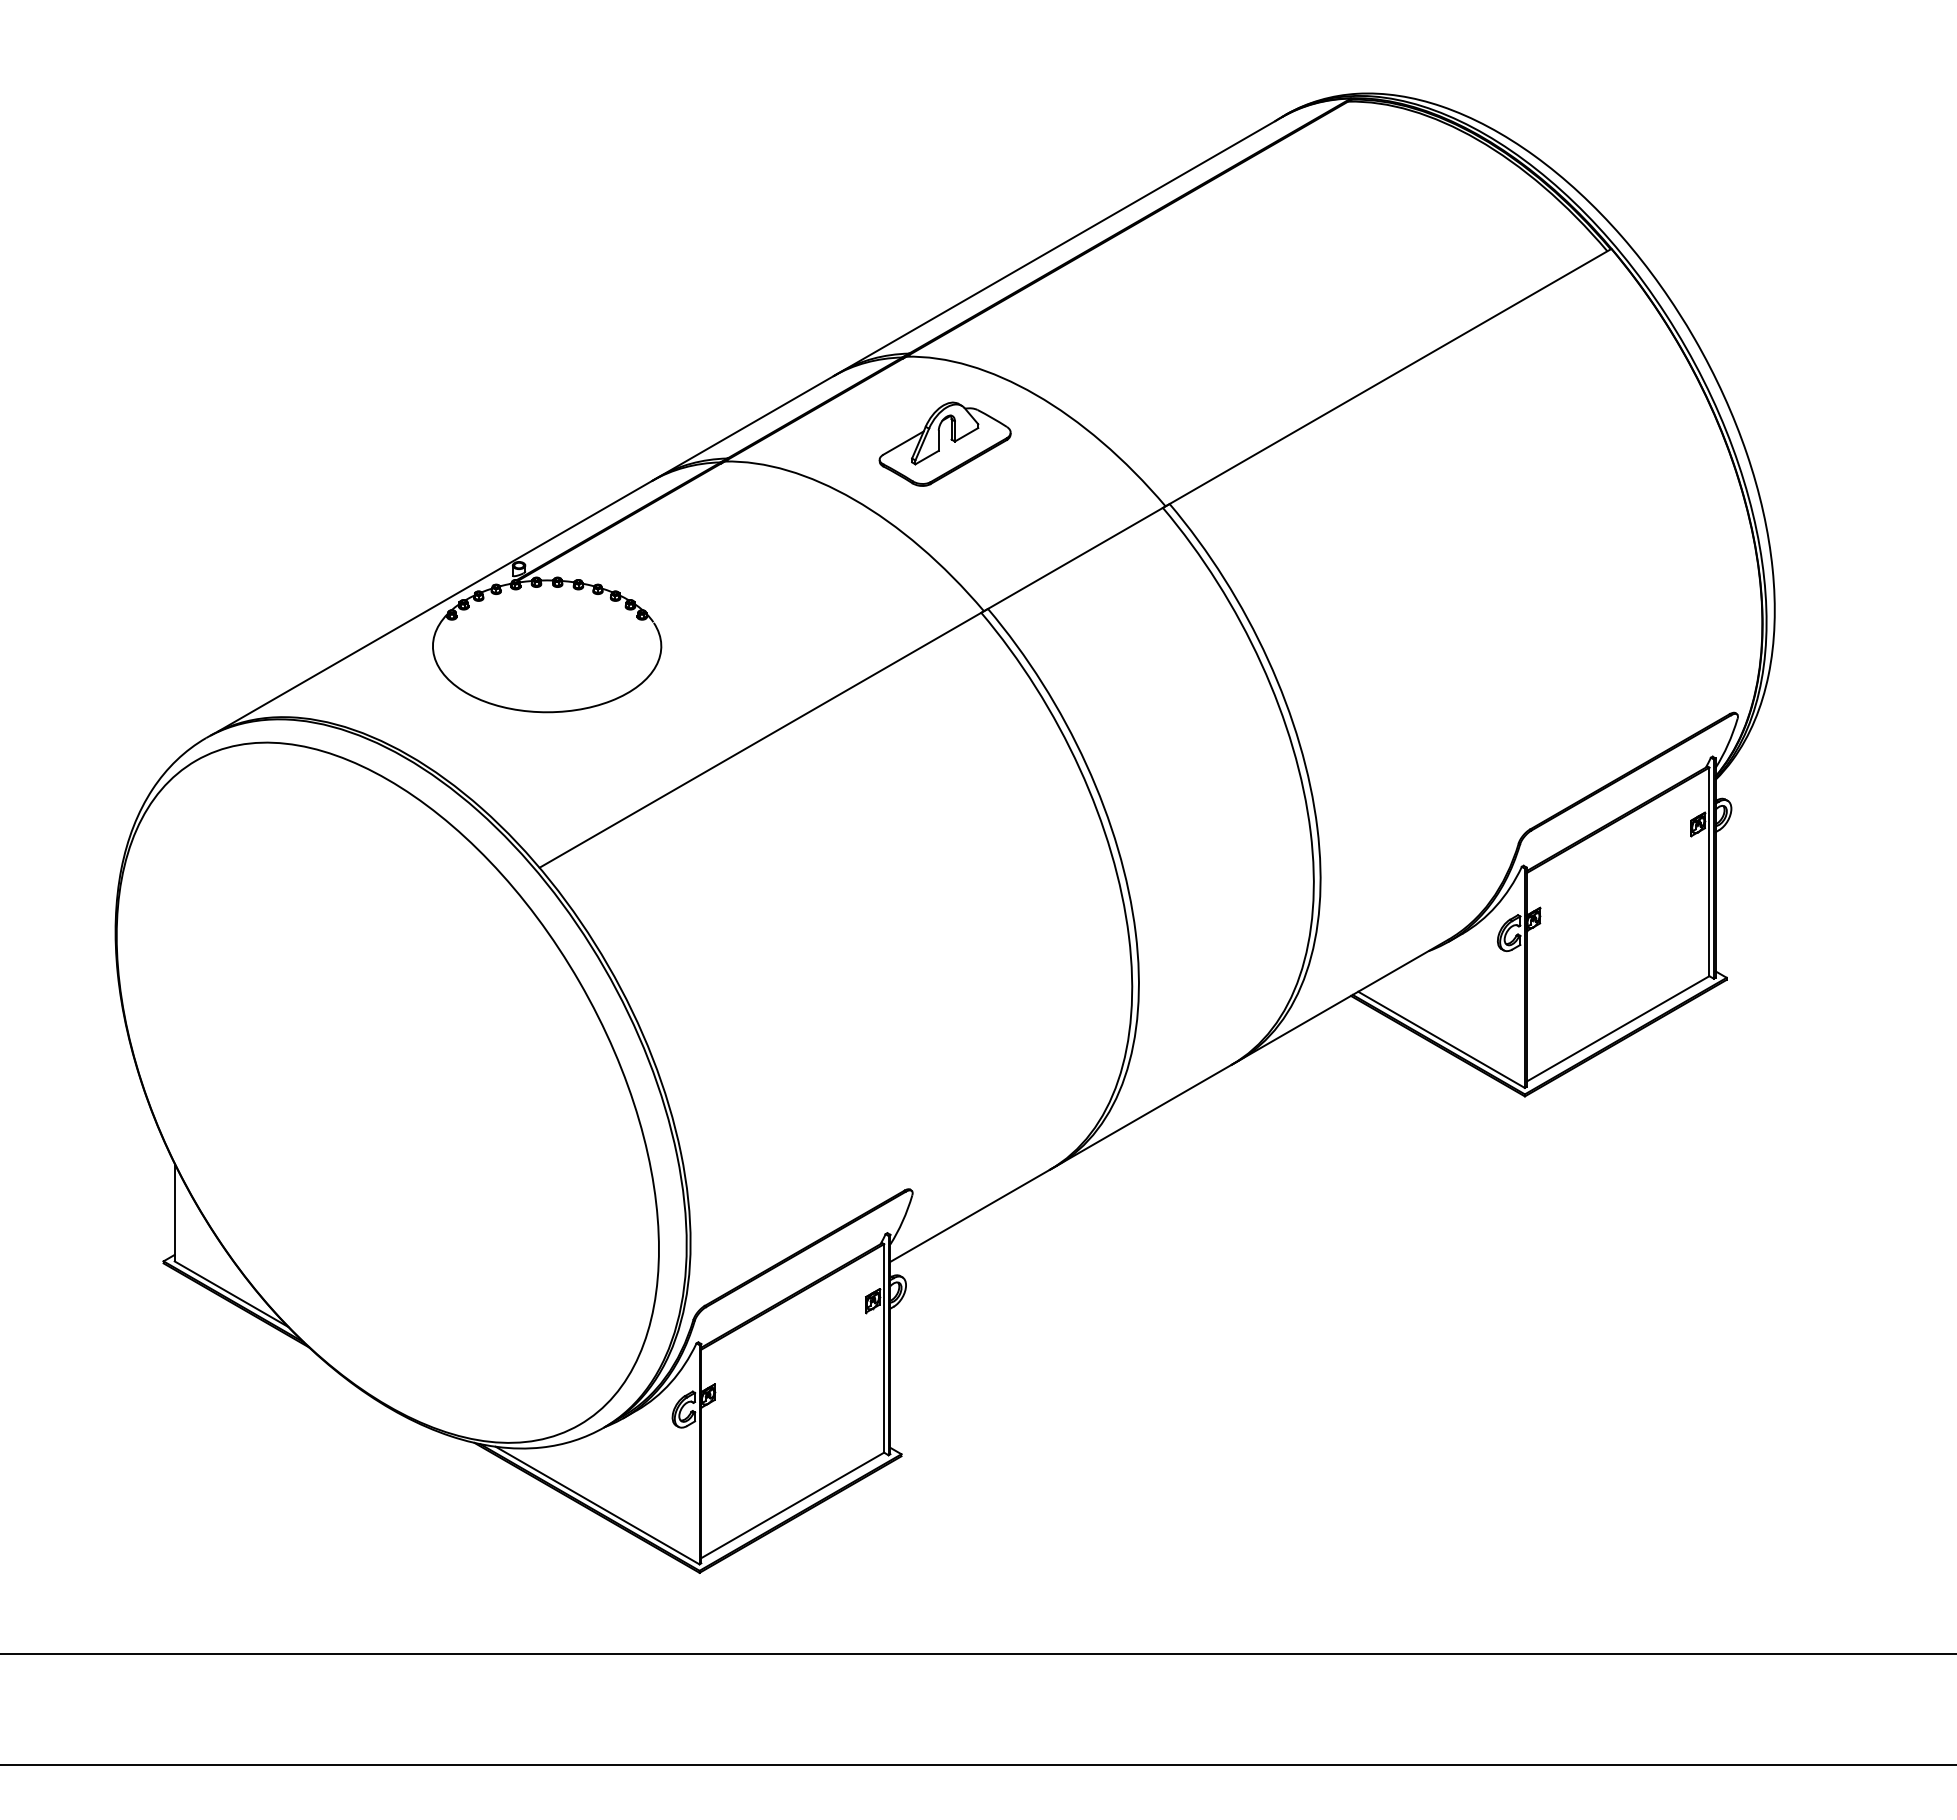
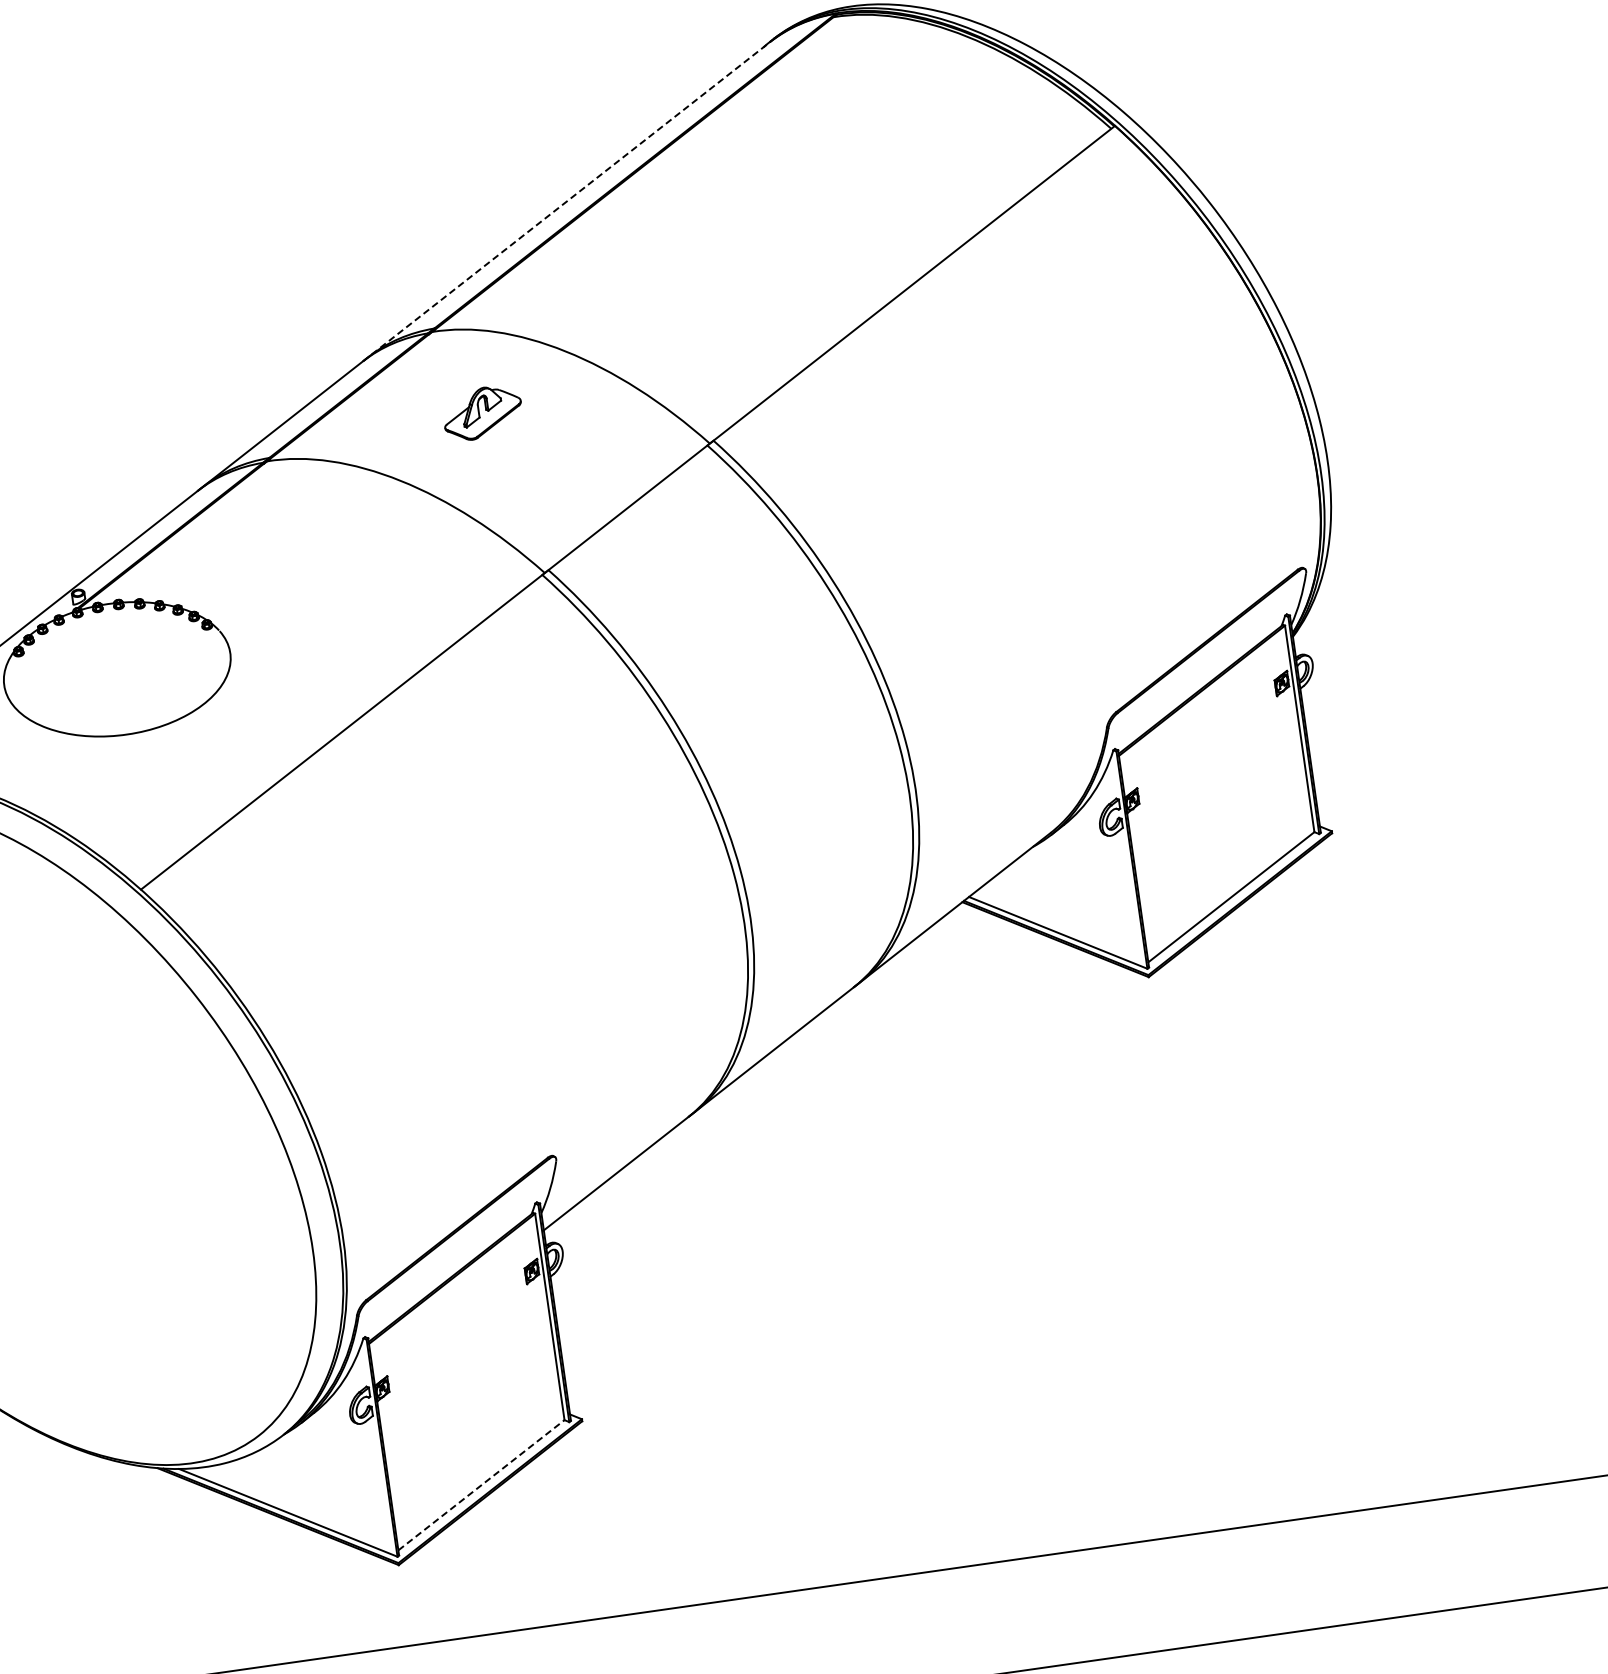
line: (1058, 246) -> (567, 201), solid -> dashed
part: (944, 443) -> (482, 412), size x0.6
line: (792, 1505) -> (481, 1485), solid -> dashed

